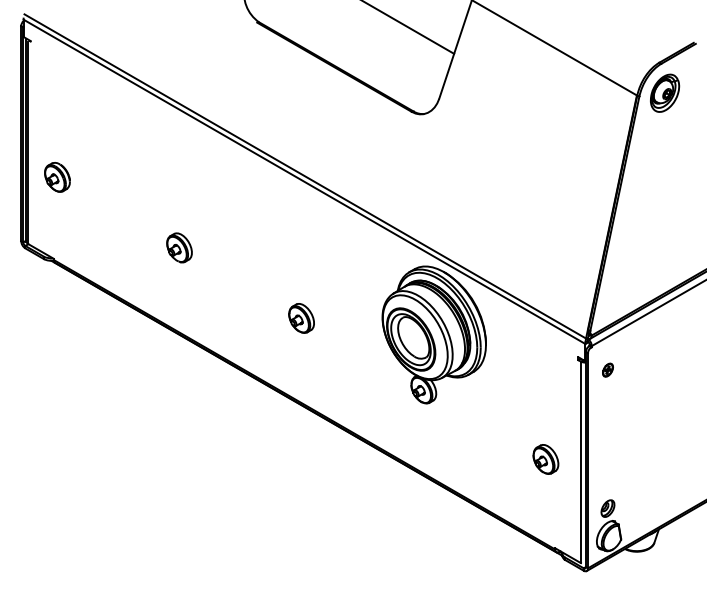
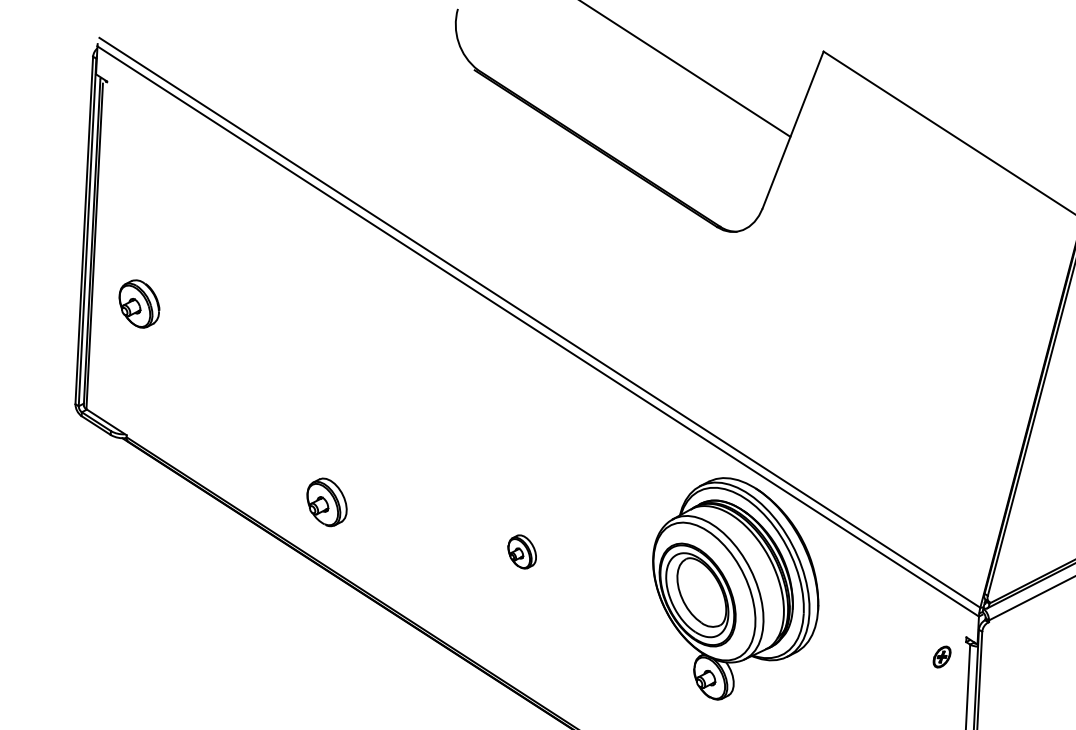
part: (179, 247) -> (327, 501), moved
part: (301, 318) -> (522, 552), size x0.7
part: (607, 369) -> (941, 655), moved

